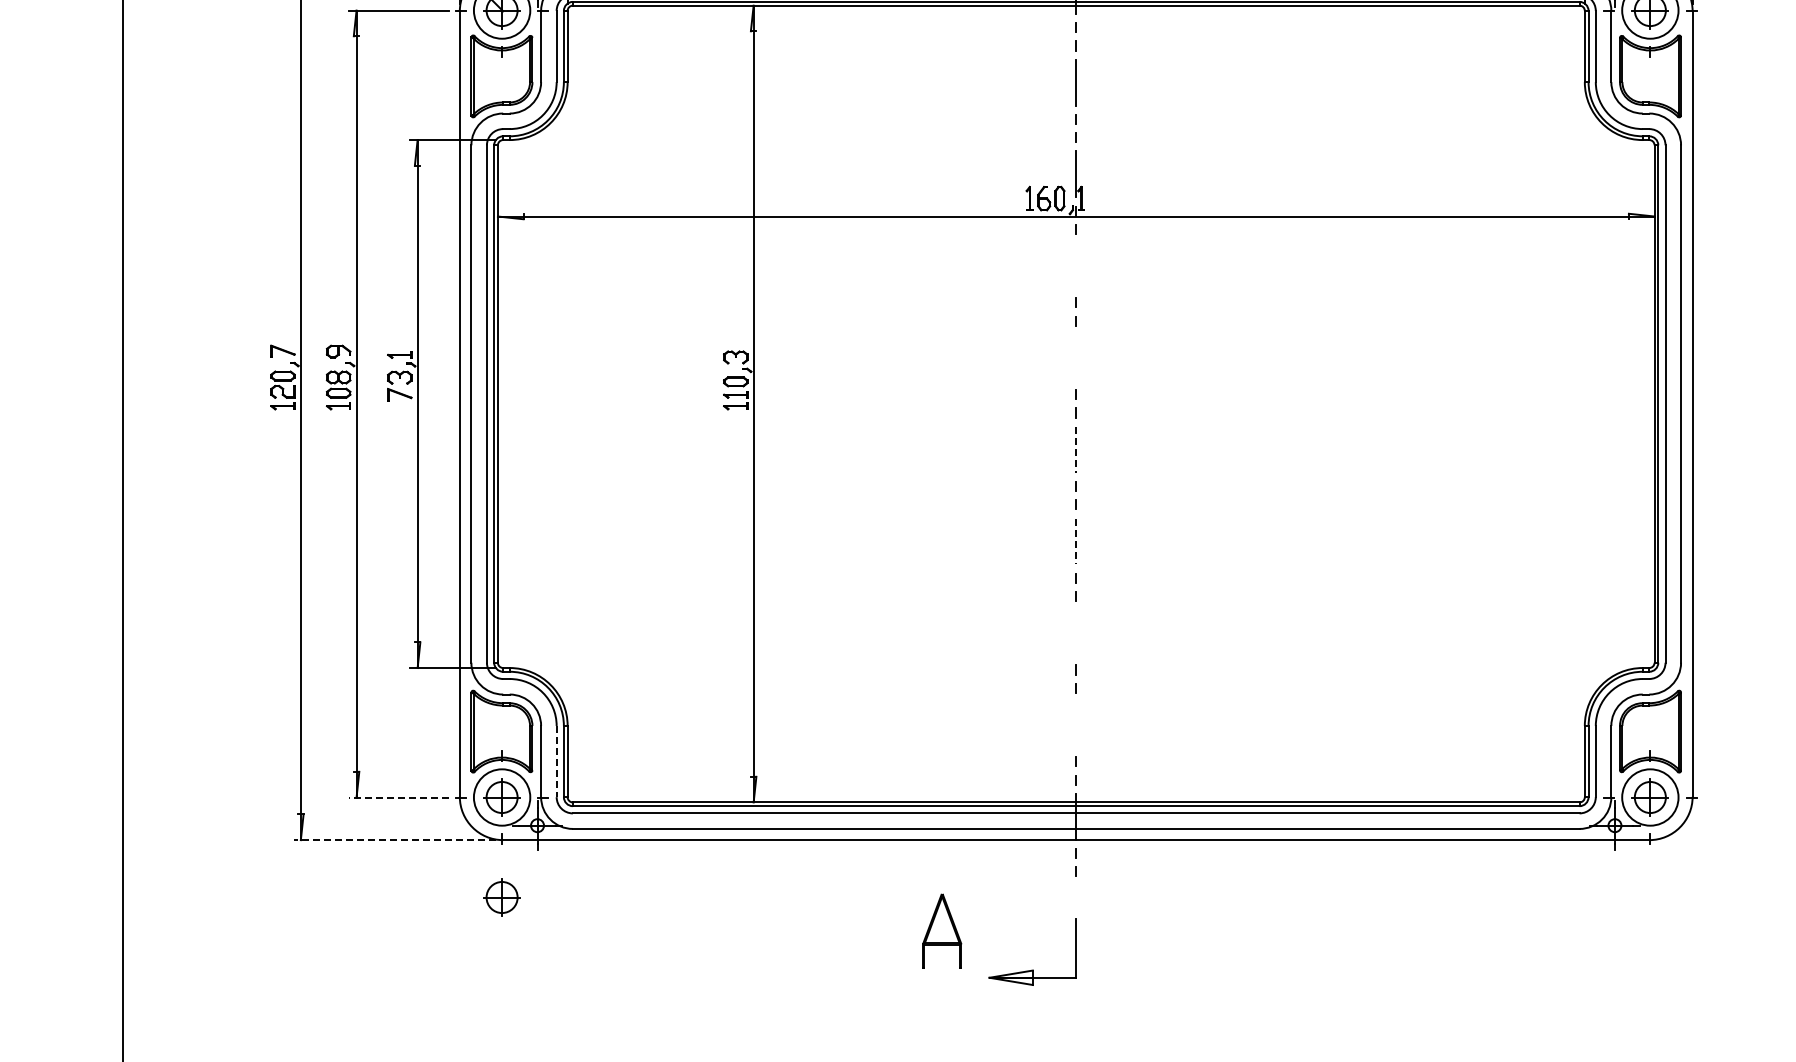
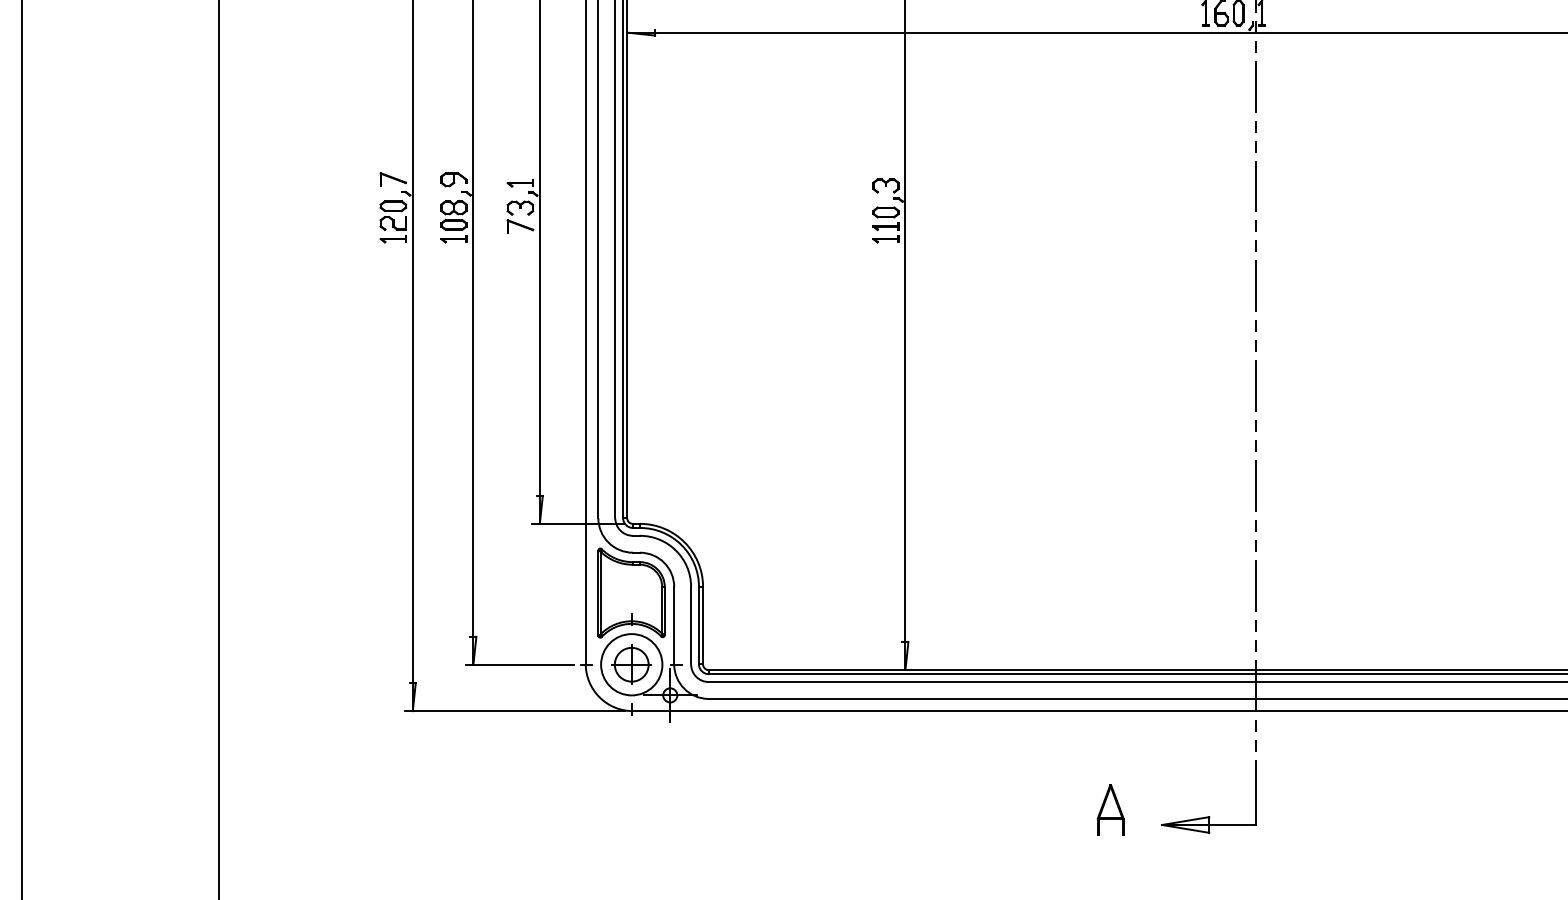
line: (1076, 266) -> (1256, 87), added
line: (1076, 357) -> (1256, 186), added
line: (1076, 449) -> (1256, 286), dashed -> solid
line: (1076, 541) -> (1256, 386), dashed -> solid
line: (1075, 632) -> (1255, 485), added
line: (1076, 725) -> (1256, 586), added
line: (556, 761) -> (690, 625), dashed -> solid
line: (398, 797) -> (519, 664), dashed -> solid
line: (394, 840) -> (514, 711), dashed -> solid
part: (501, 897) -> (631, 773), removed
part: (942, 930) -> (1110, 809), size x0.62
part: (1032, 969) -> (1208, 815), moved

